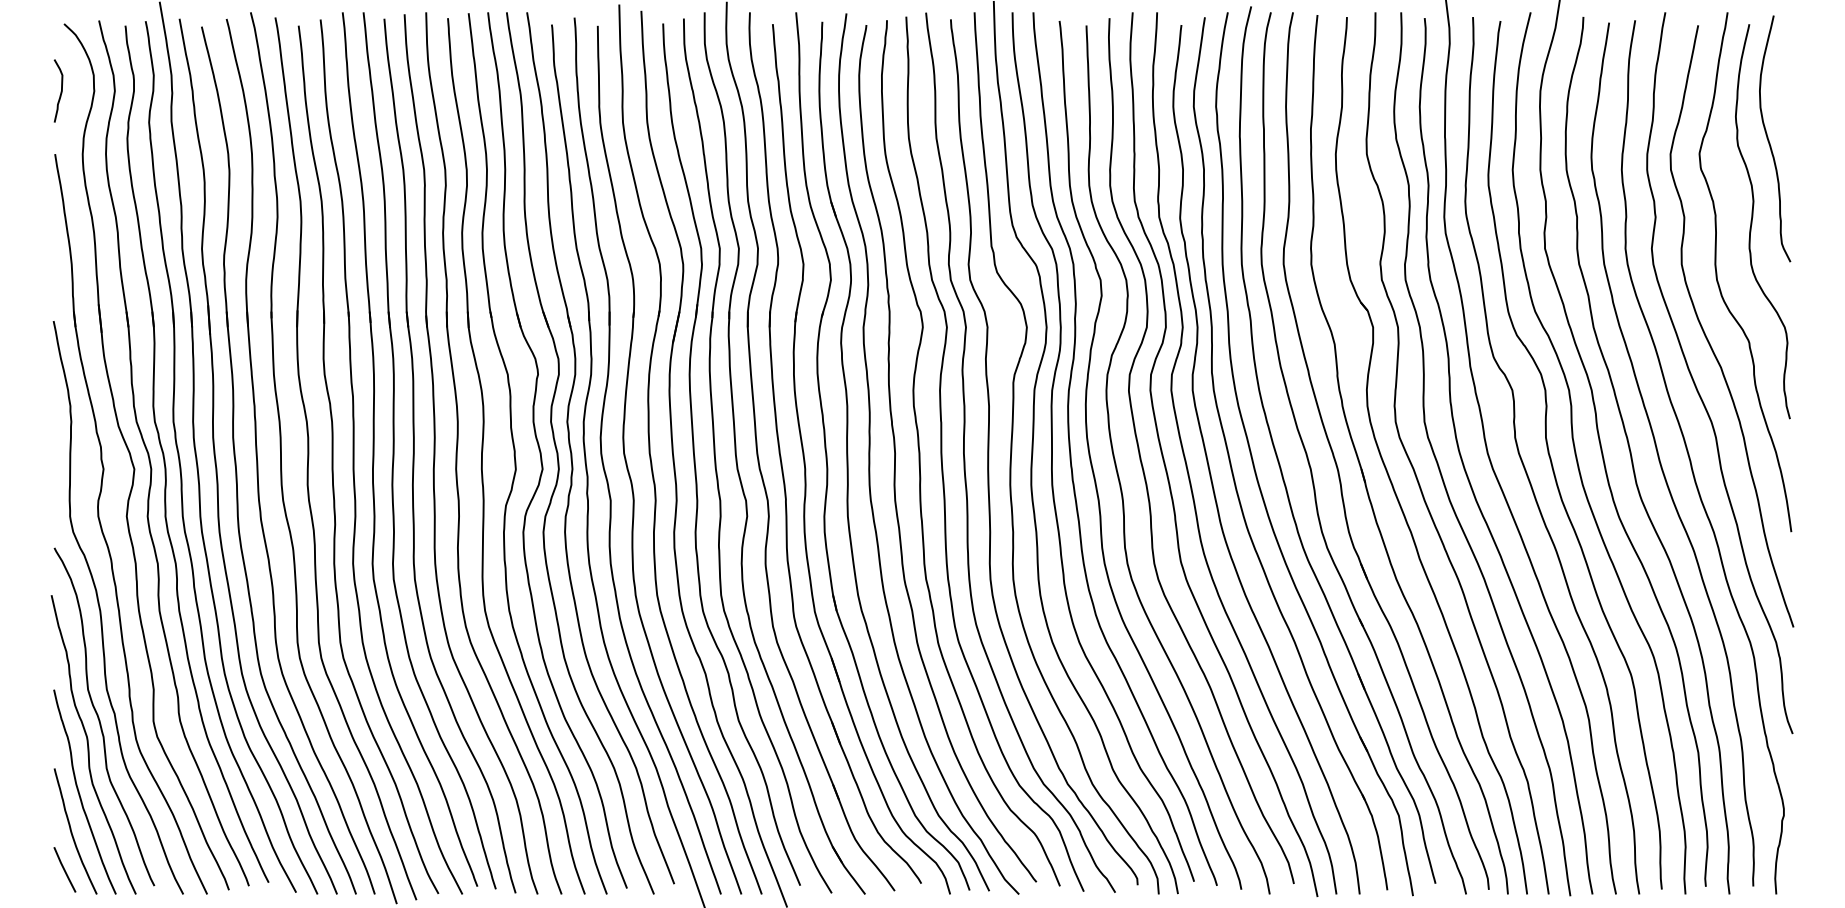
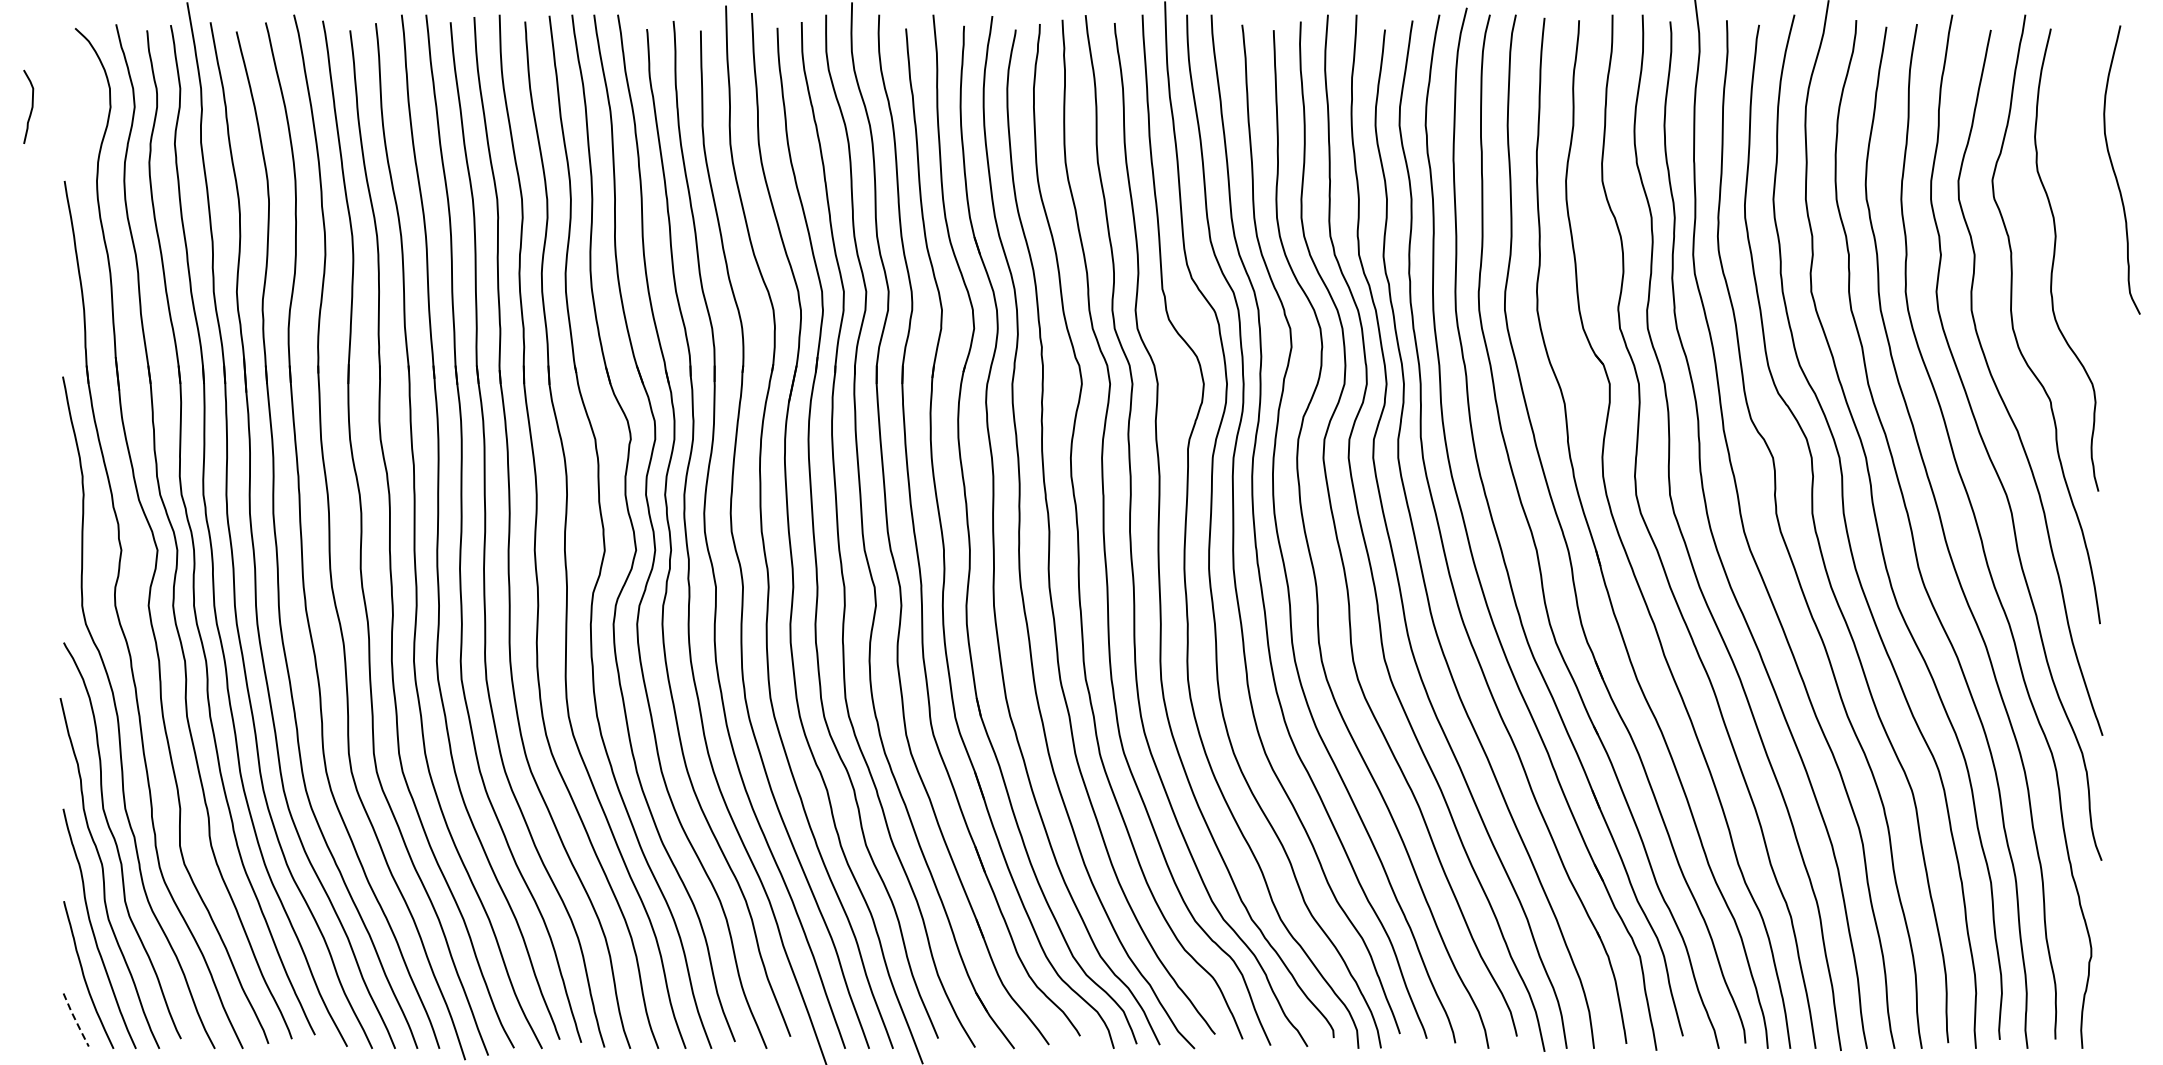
curve: (60, 90) -> (31, 106), moved
curve: (1769, 140) -> (2115, 172), moved
line: (64, 870) -> (75, 1020), solid -> dashed

